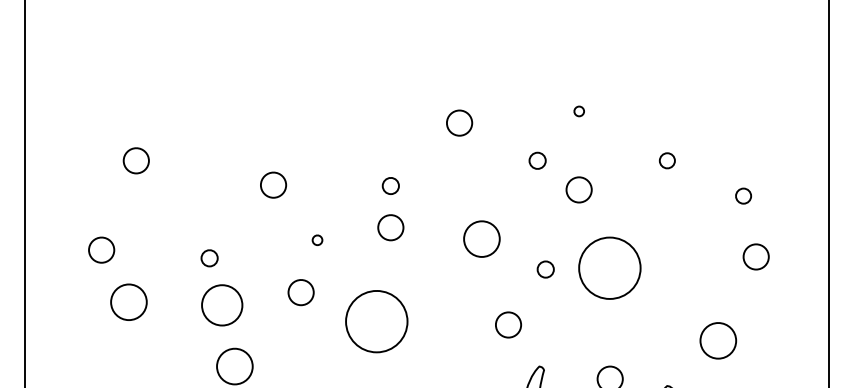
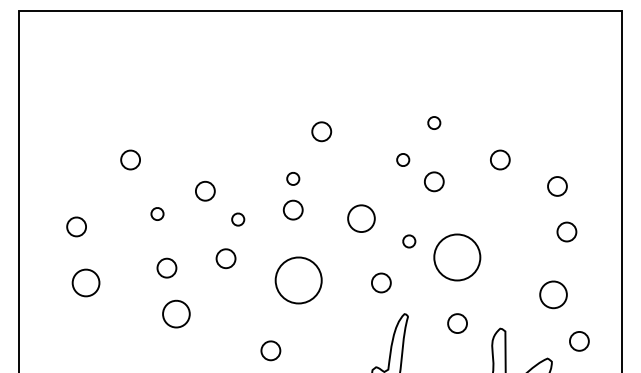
part: (579, 110) -> (434, 122), size x1.67
part: (459, 122) -> (321, 131), moved
part: (136, 160) -> (130, 159), moved
part: (667, 160) -> (500, 159), size x1.67
part: (273, 184) -> (205, 190), moved
part: (743, 196) -> (557, 186), size x1.67
part: (317, 240) -> (238, 219), size x1.67
part: (209, 257) -> (157, 213), moved
part: (610, 268) -> (457, 257), moved
part: (128, 301) -> (85, 282), moved
part: (221, 304) -> (166, 267), size x0.62
part: (376, 321) -> (298, 280), moved
part: (718, 340) -> (553, 294), moved

